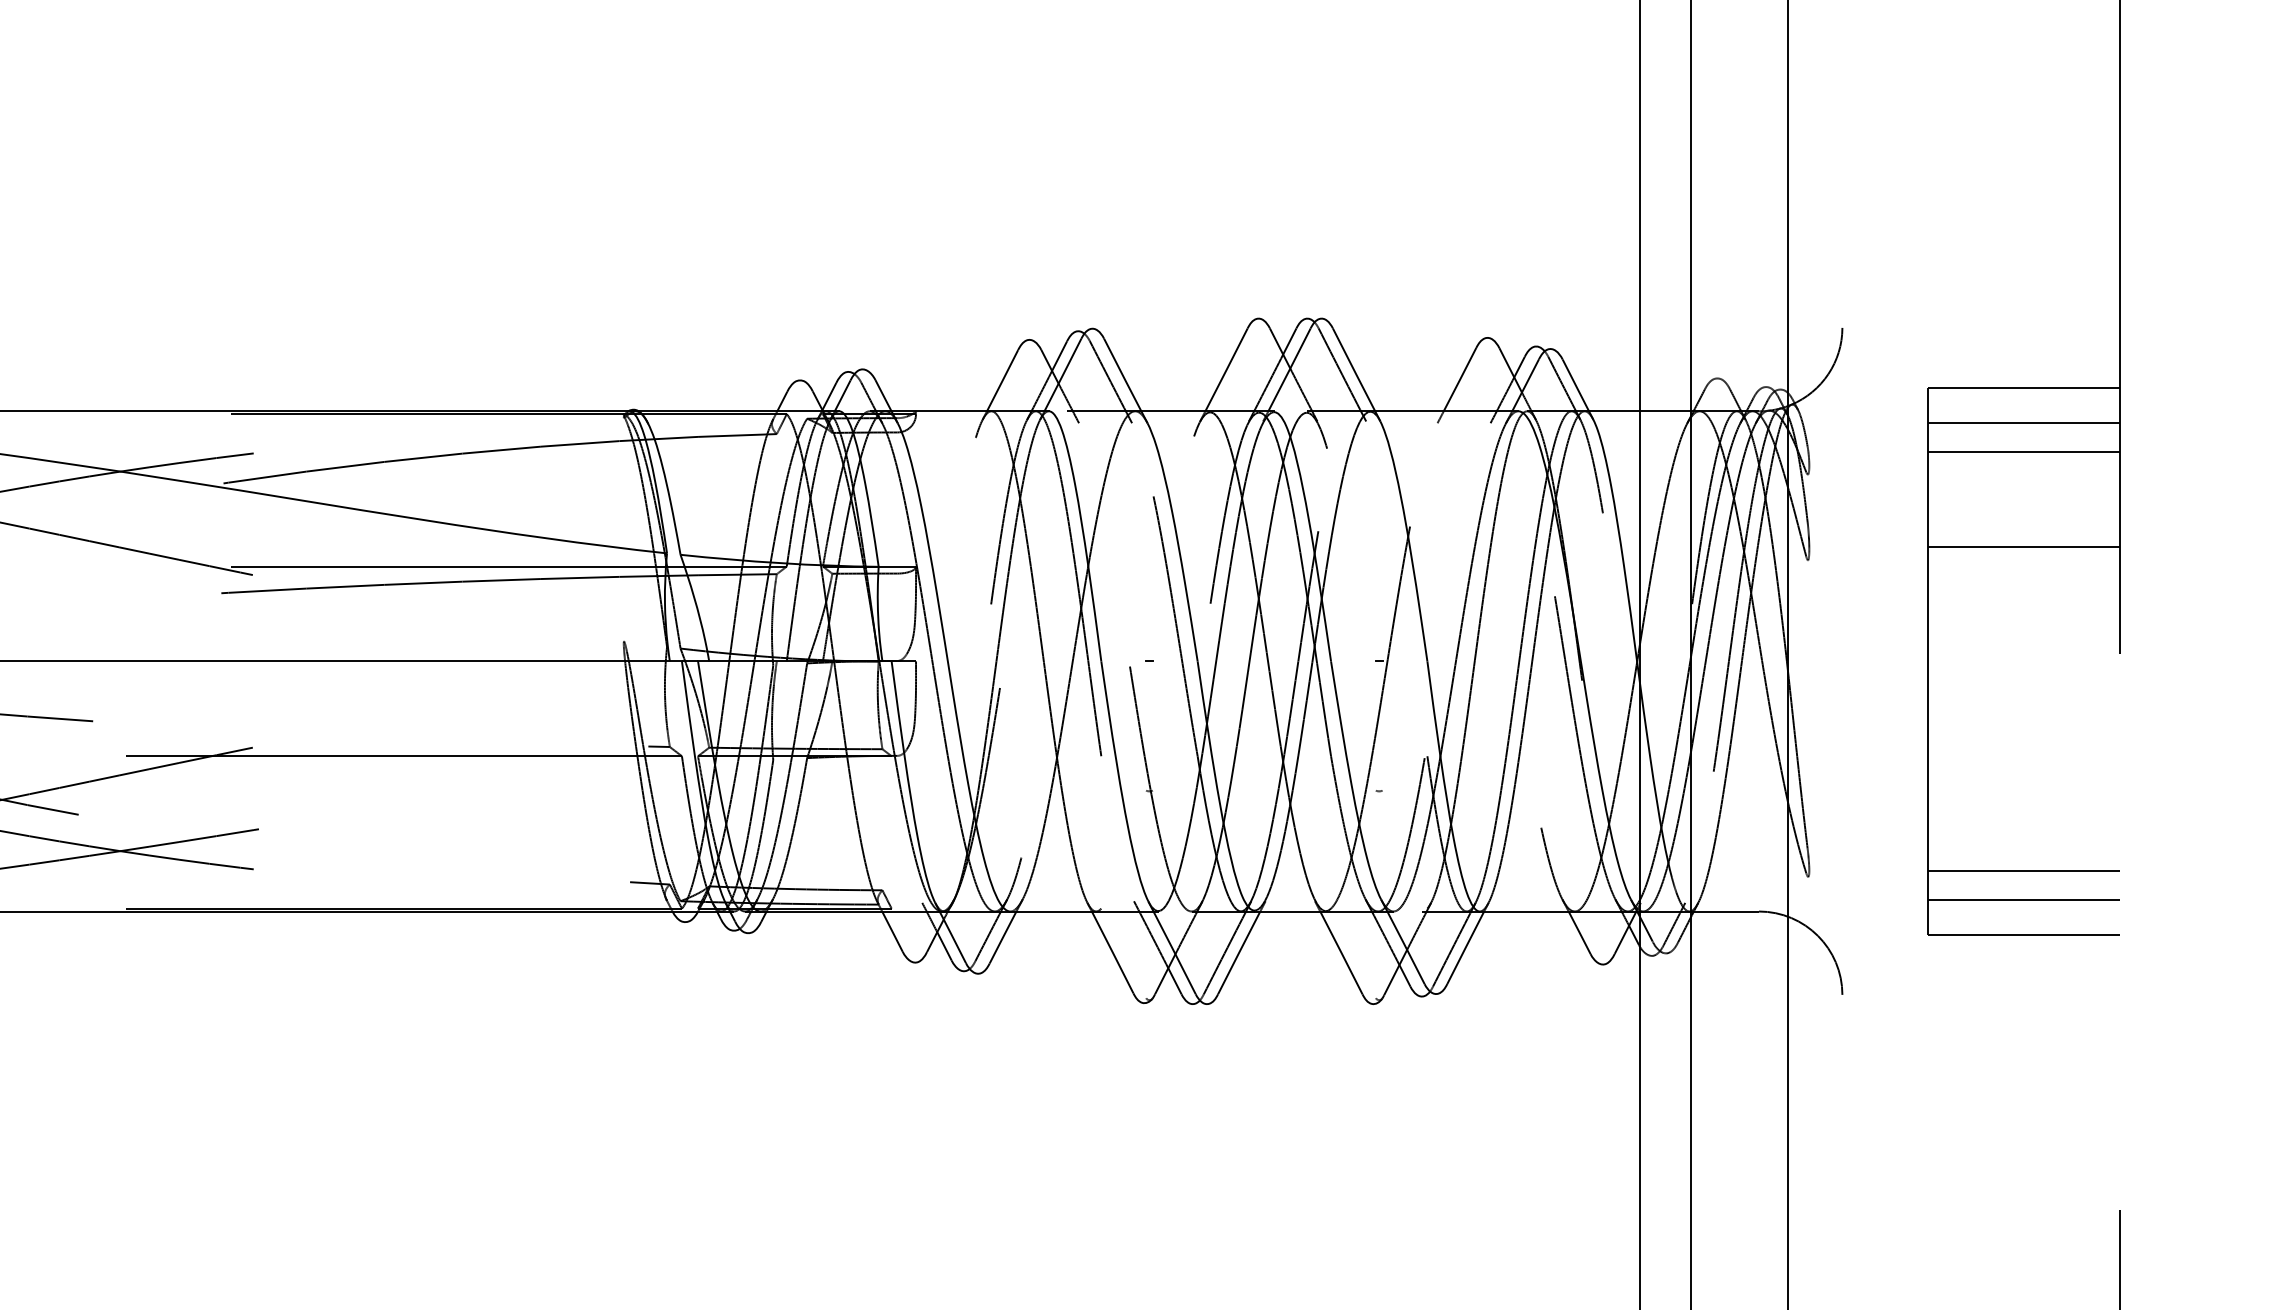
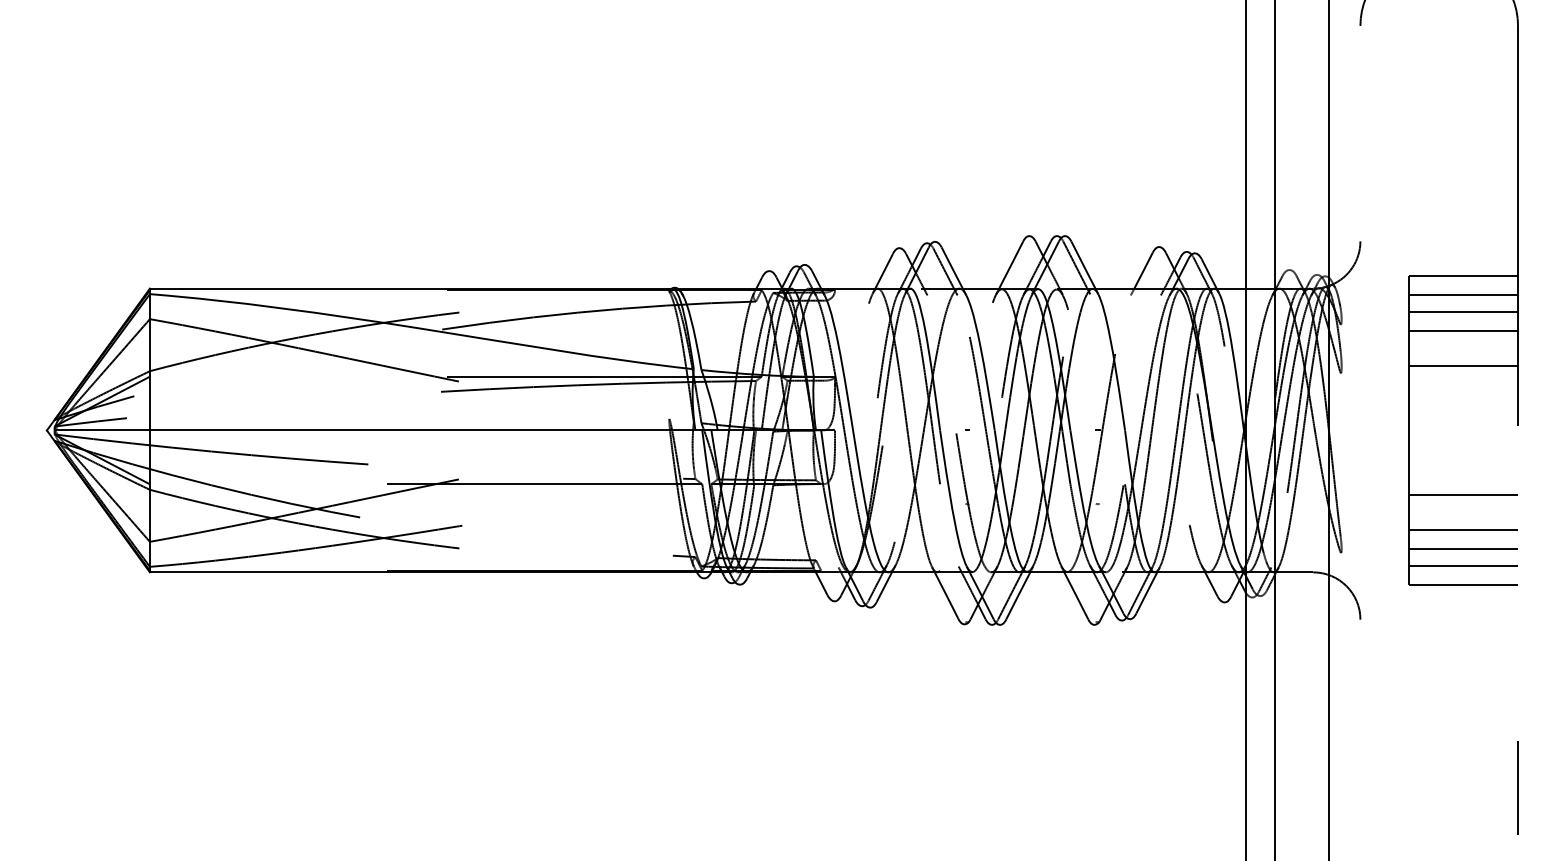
line: (2024, 486) -> (1463, 331), added
line: (2024, 776) -> (1463, 495), added
line: (2024, 835) -> (1463, 529), added

